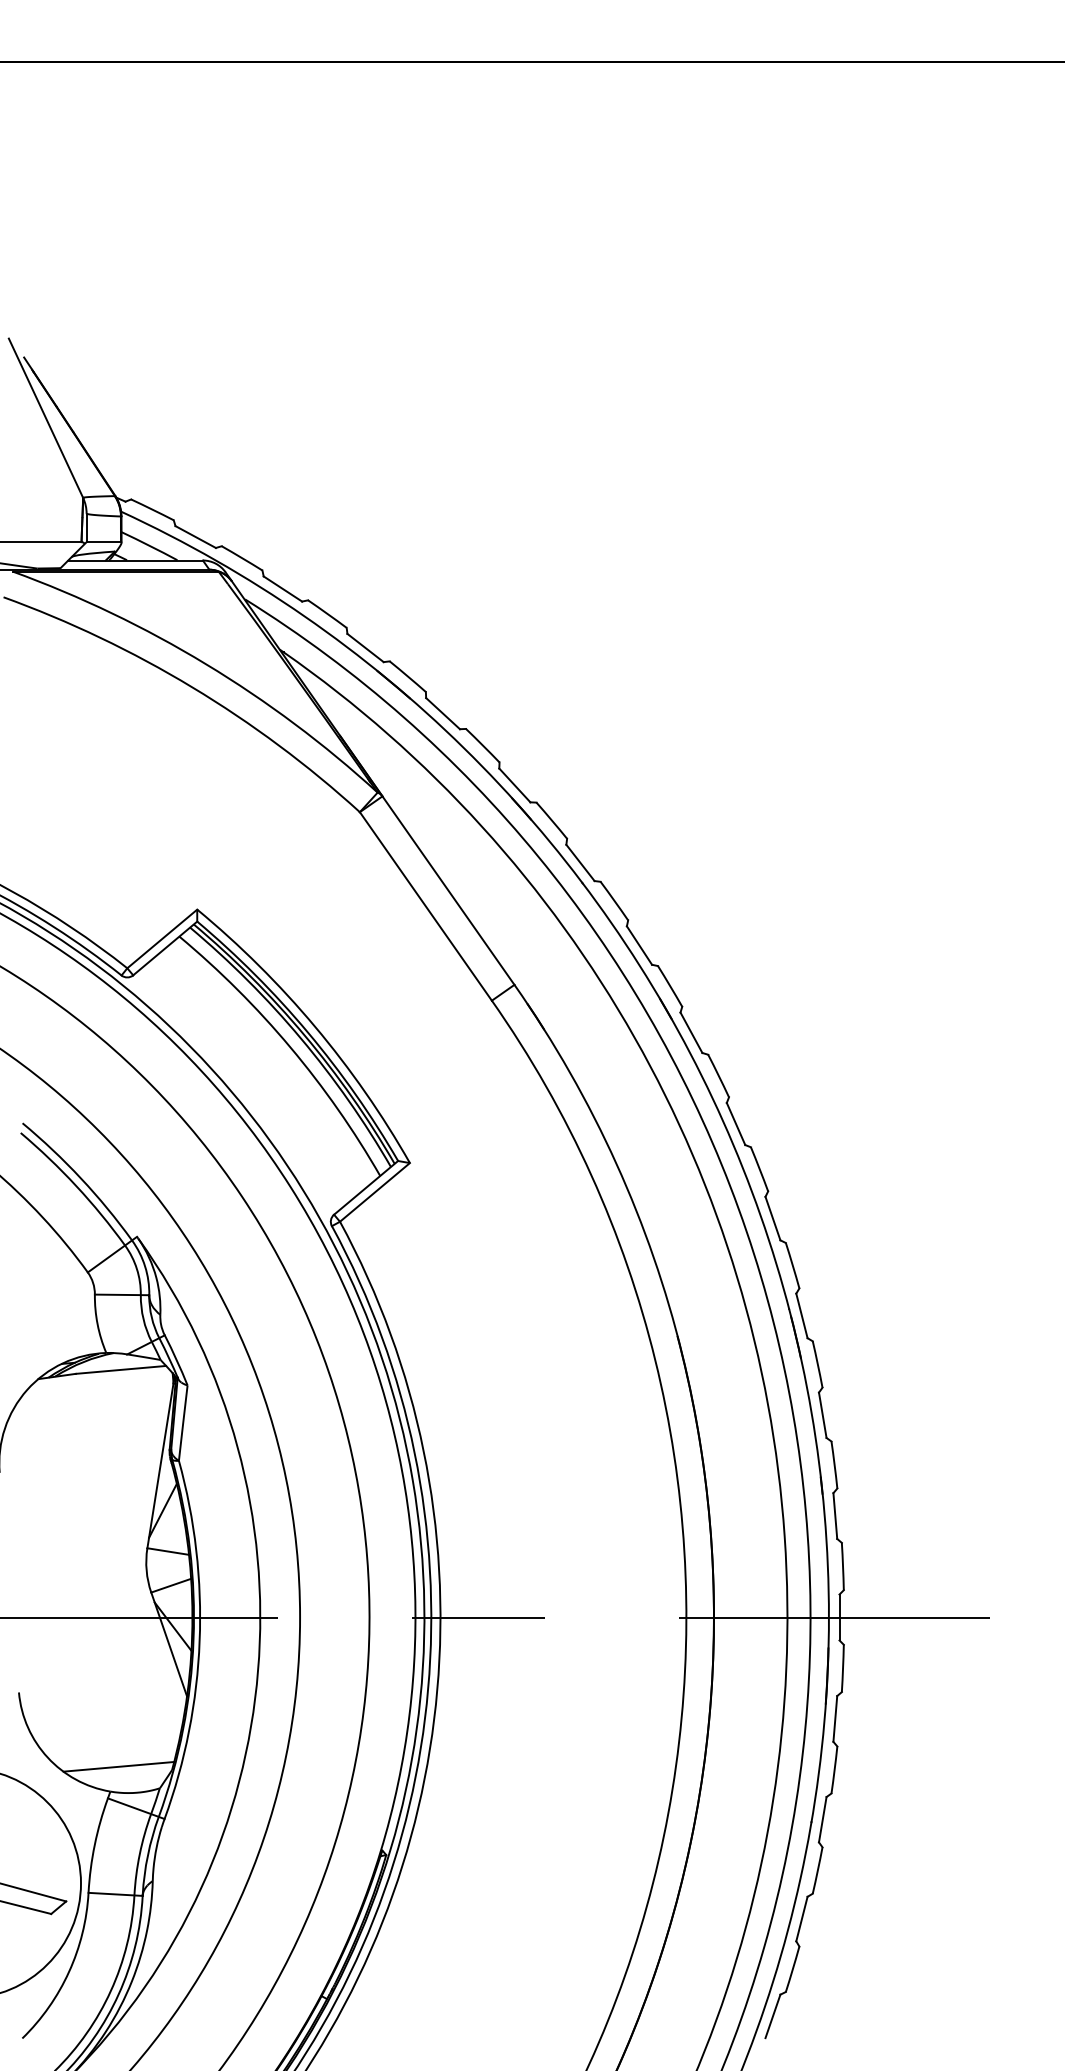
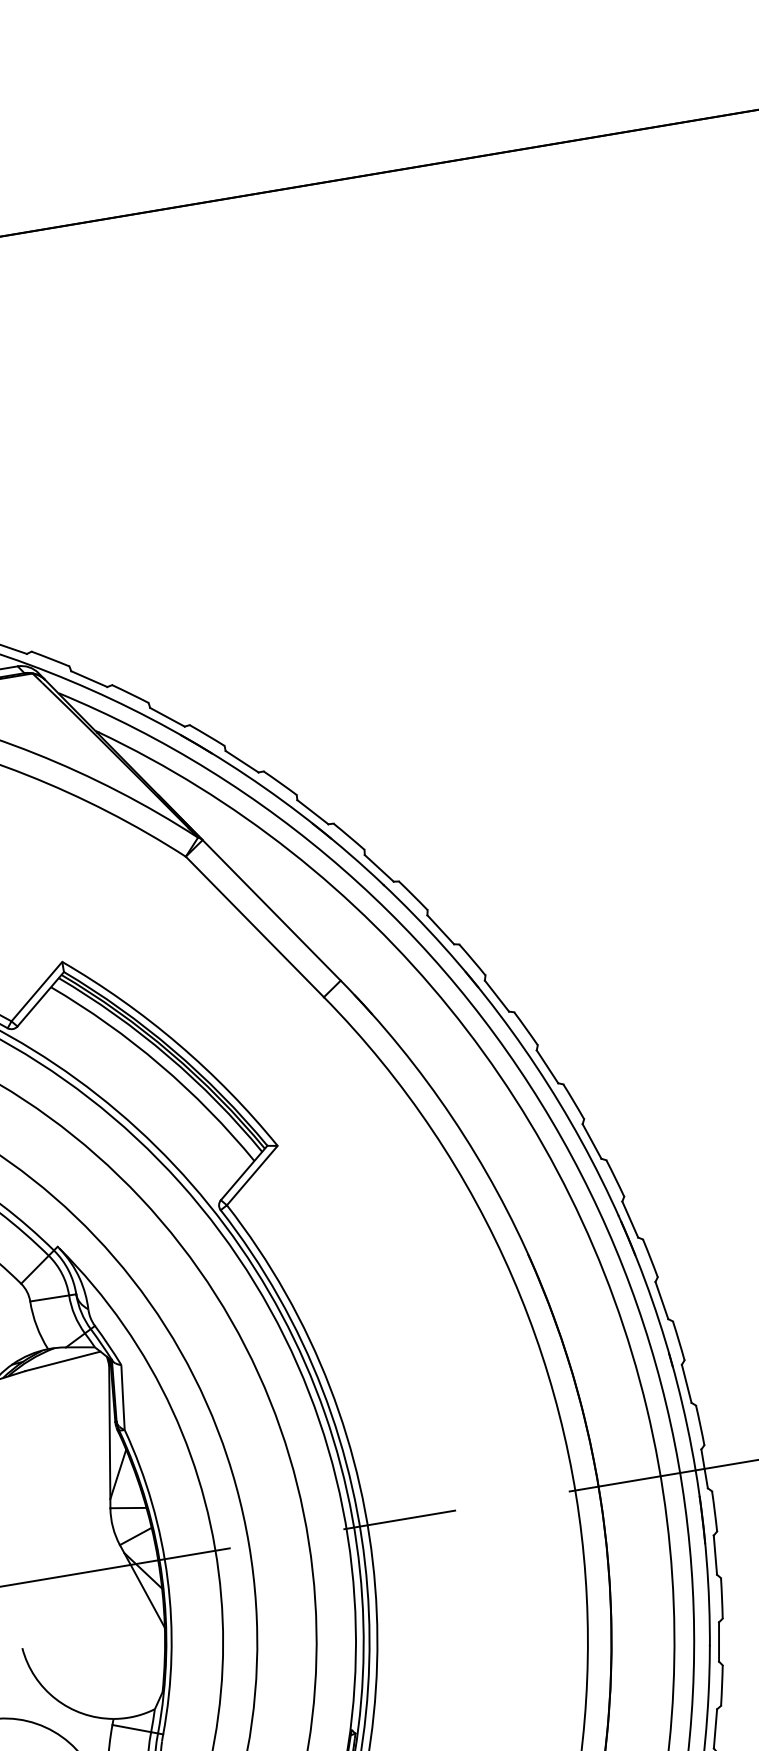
line: (118, 1766) -> (116, 1696), removed

